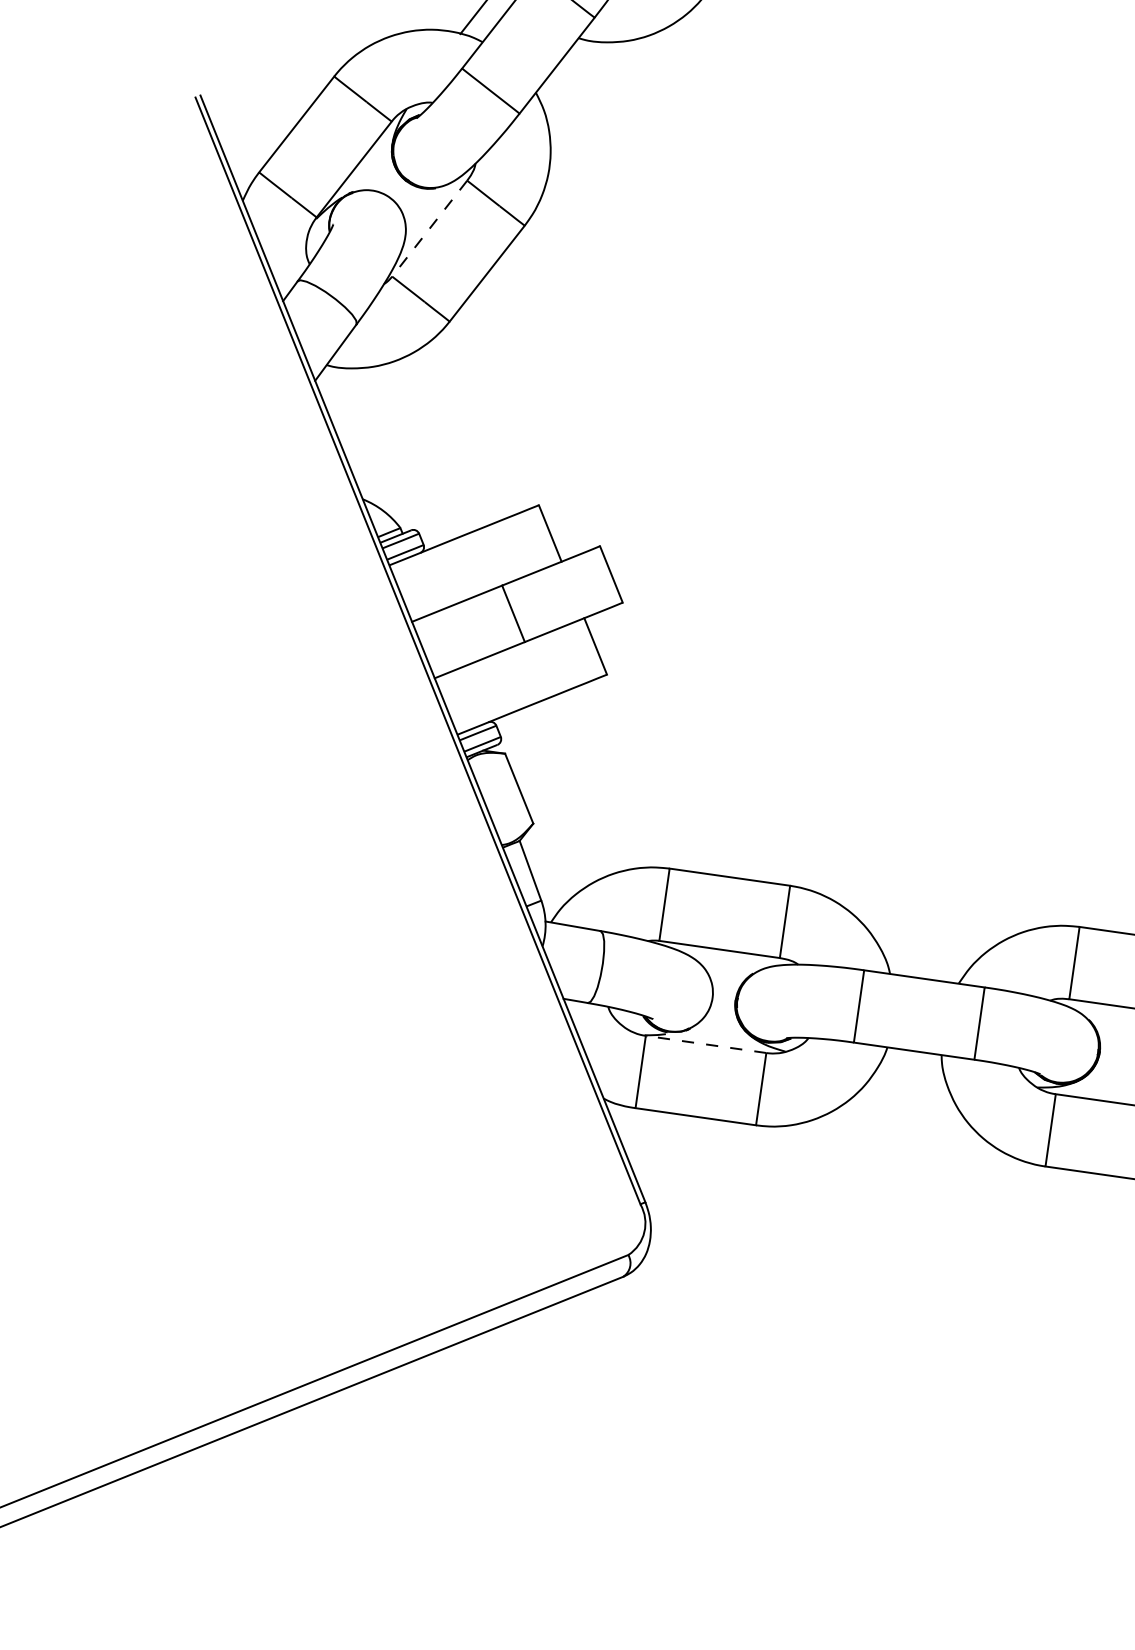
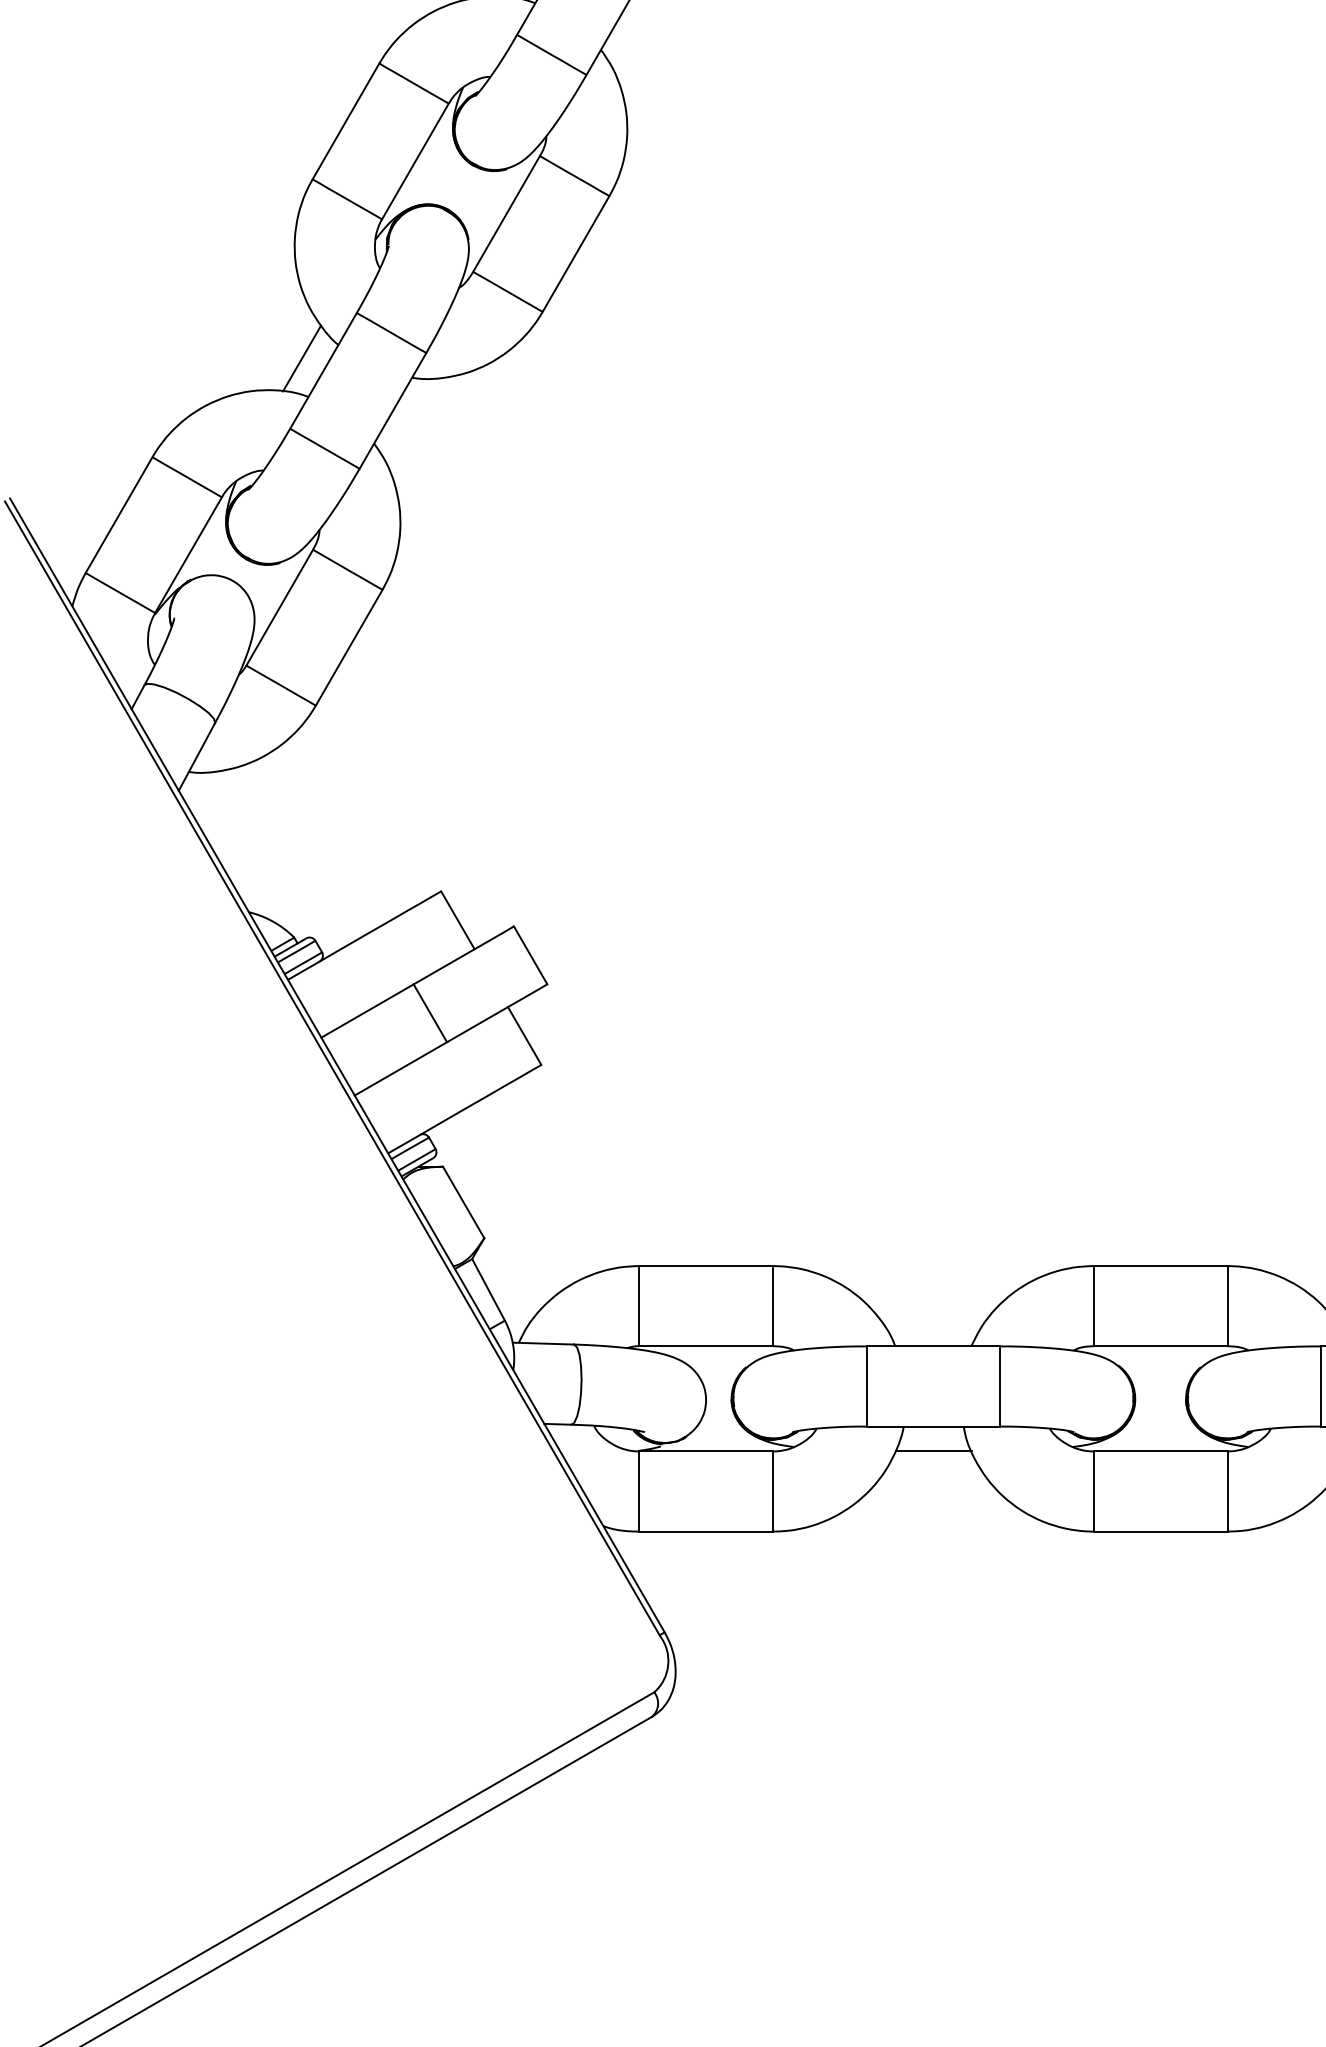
line: (429, 228) -> (279, 607), dashed -> solid
line: (706, 1044) -> (706, 1451), dashed -> solid
line: (911, 1073) -> (933, 1451), added

